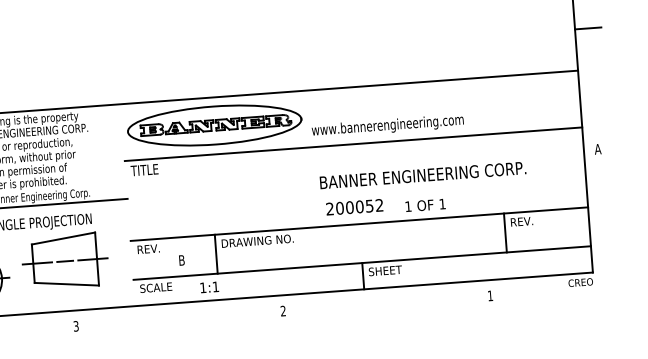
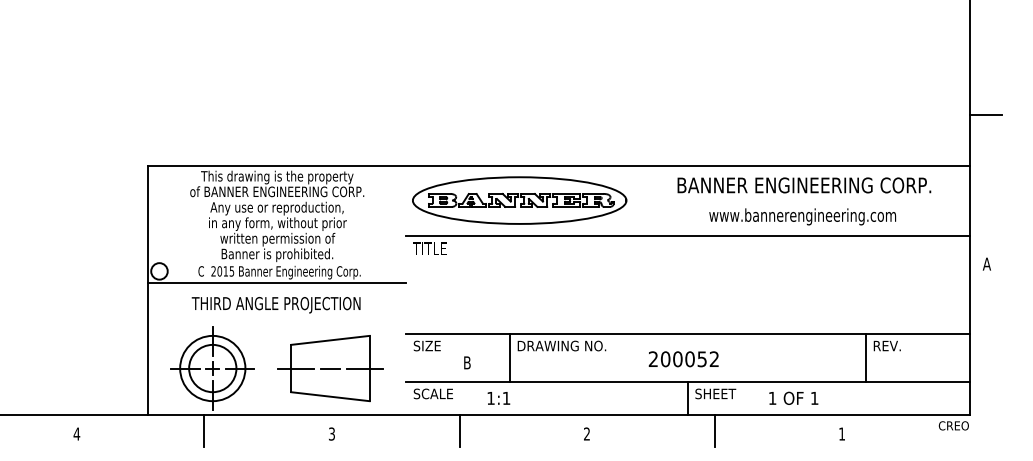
text: (387, 125) -> (802, 216), moved
text: (423, 175) -> (804, 185), moved
text: (425, 204) -> (793, 397), moved
text: (354, 207) -> (683, 359), moved
text: (148, 248) -> (427, 345), REV. -> SIZE
part: (65, 261) -> (330, 368), moved
line: (386, 300) -> (714, 430), added
line: (179, 315) -> (459, 430), added

